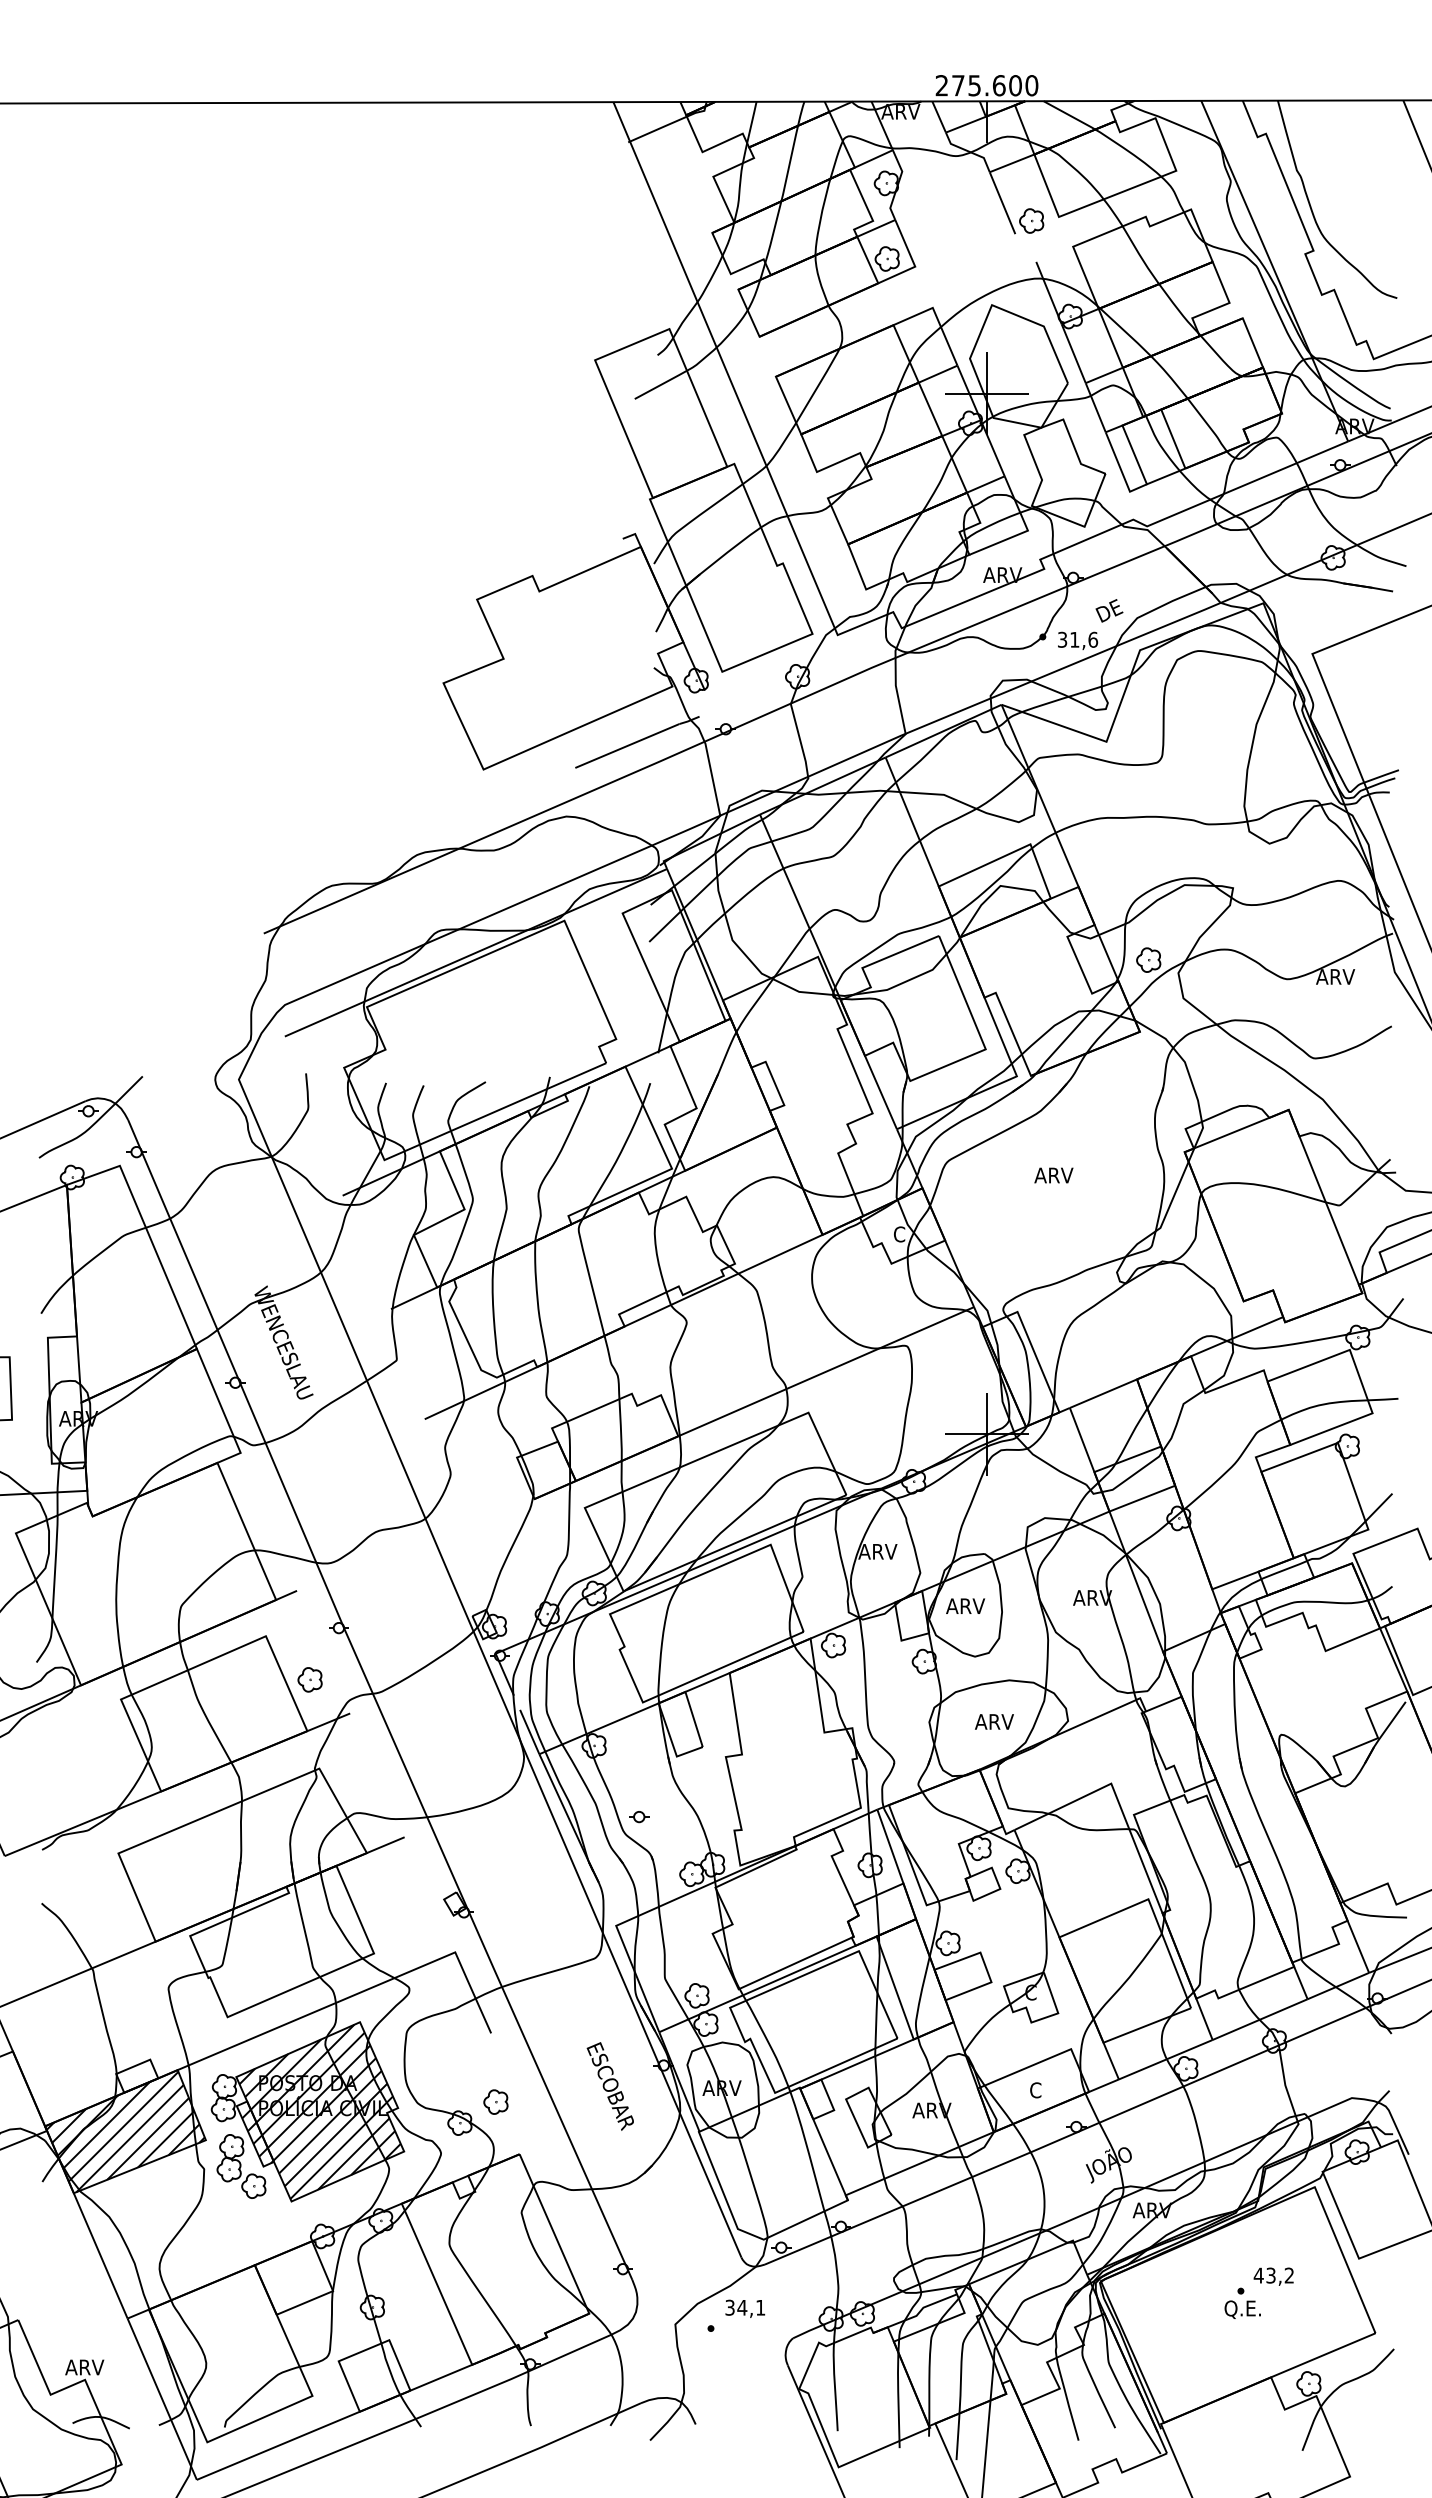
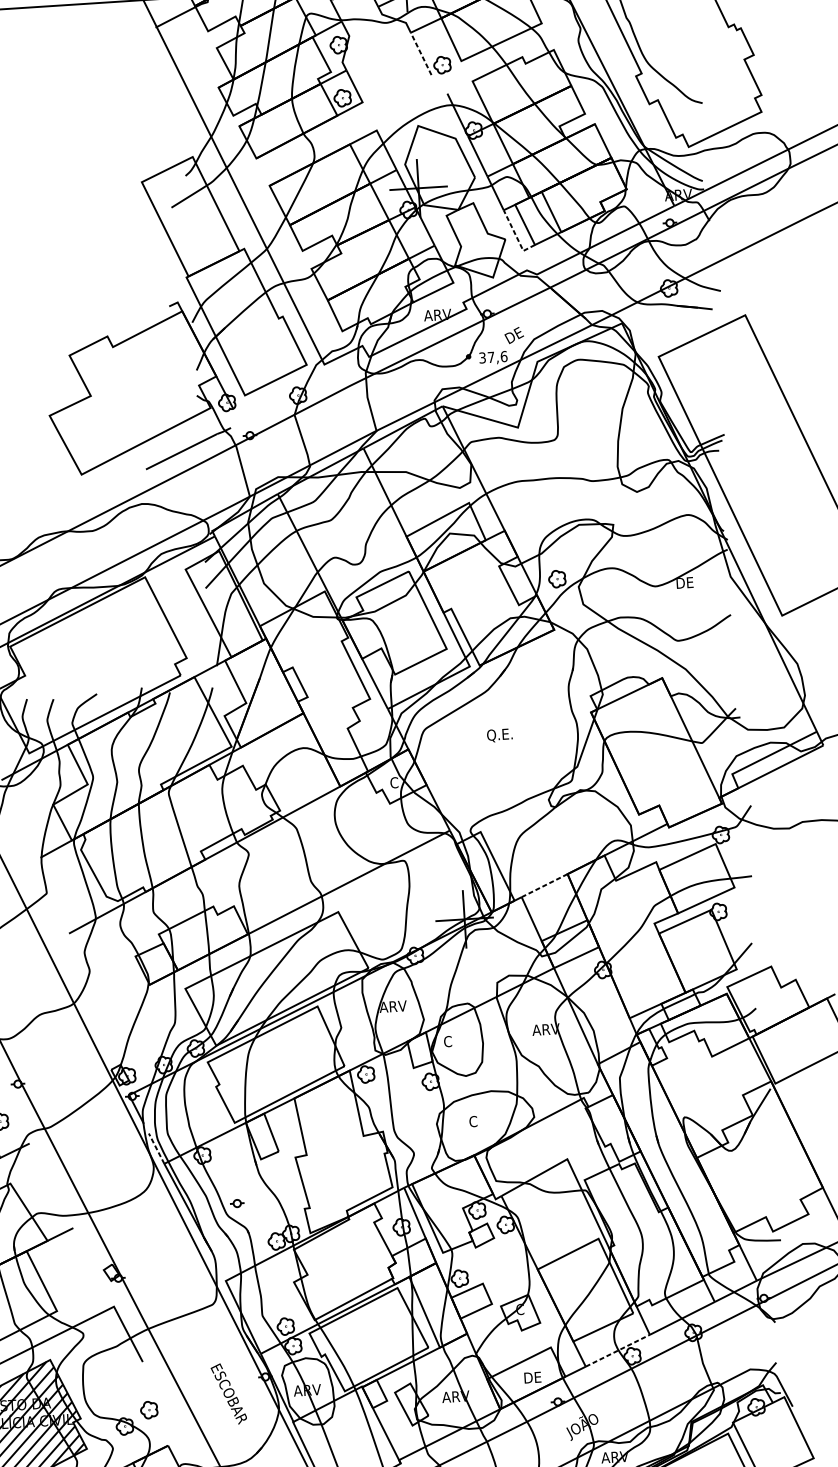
line: (1002, 202) -> (421, 53), solid -> dashed
line: (1121, 470) -> (516, 236), solid -> dashed
text: (1074, 639) -> (490, 357), 31,6 -> 37,6
text: (1335, 976) -> (689, 582), ARV -> DE
text: (1053, 1176) -> (499, 735), ARV -> Q.E.
line: (1103, 1393) -> (544, 885), solid -> dashed
text: (965, 1606) -> (457, 1041), ARV -> C
text: (994, 1721) -> (482, 1120), ARV -> C
line: (529, 1731) -> (156, 1148), solid -> dashed
line: (1165, 2059) -> (617, 1350), solid -> dashed
text: (1042, 2090) -> (532, 1377), C -> DE

